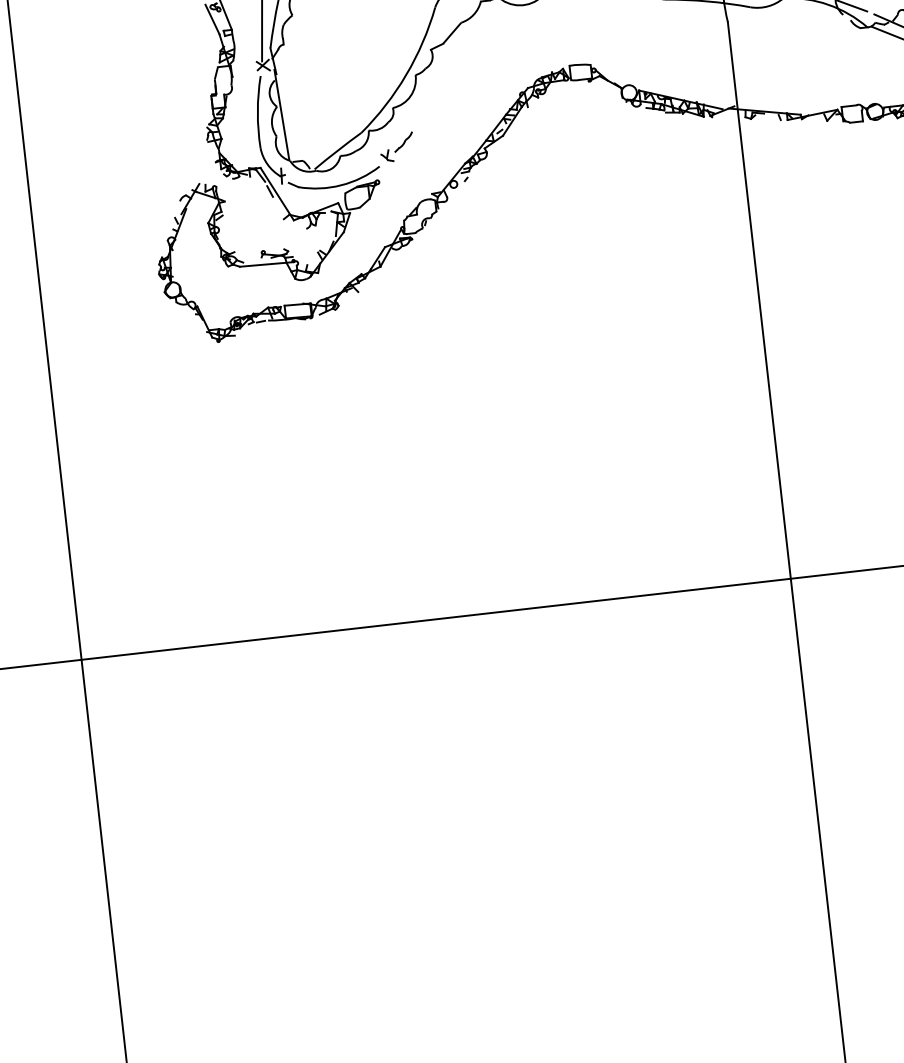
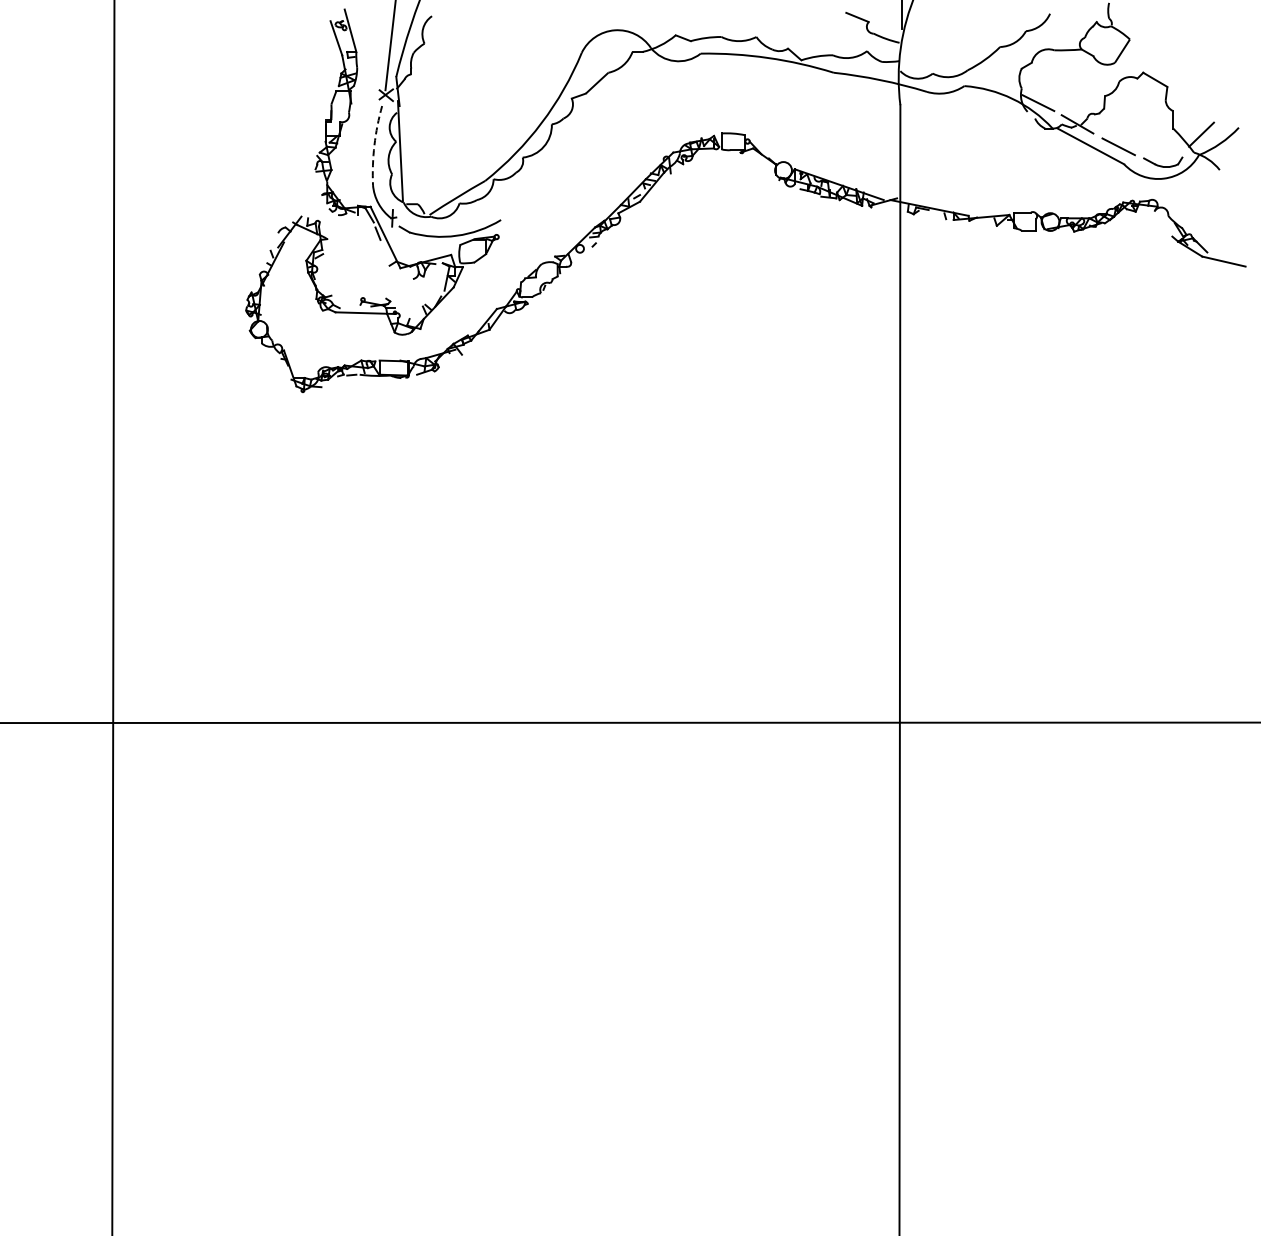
arc: (257, 112) -> (374, 145), solid -> dashed
part: (396, 146) -> (522, 200), removed

